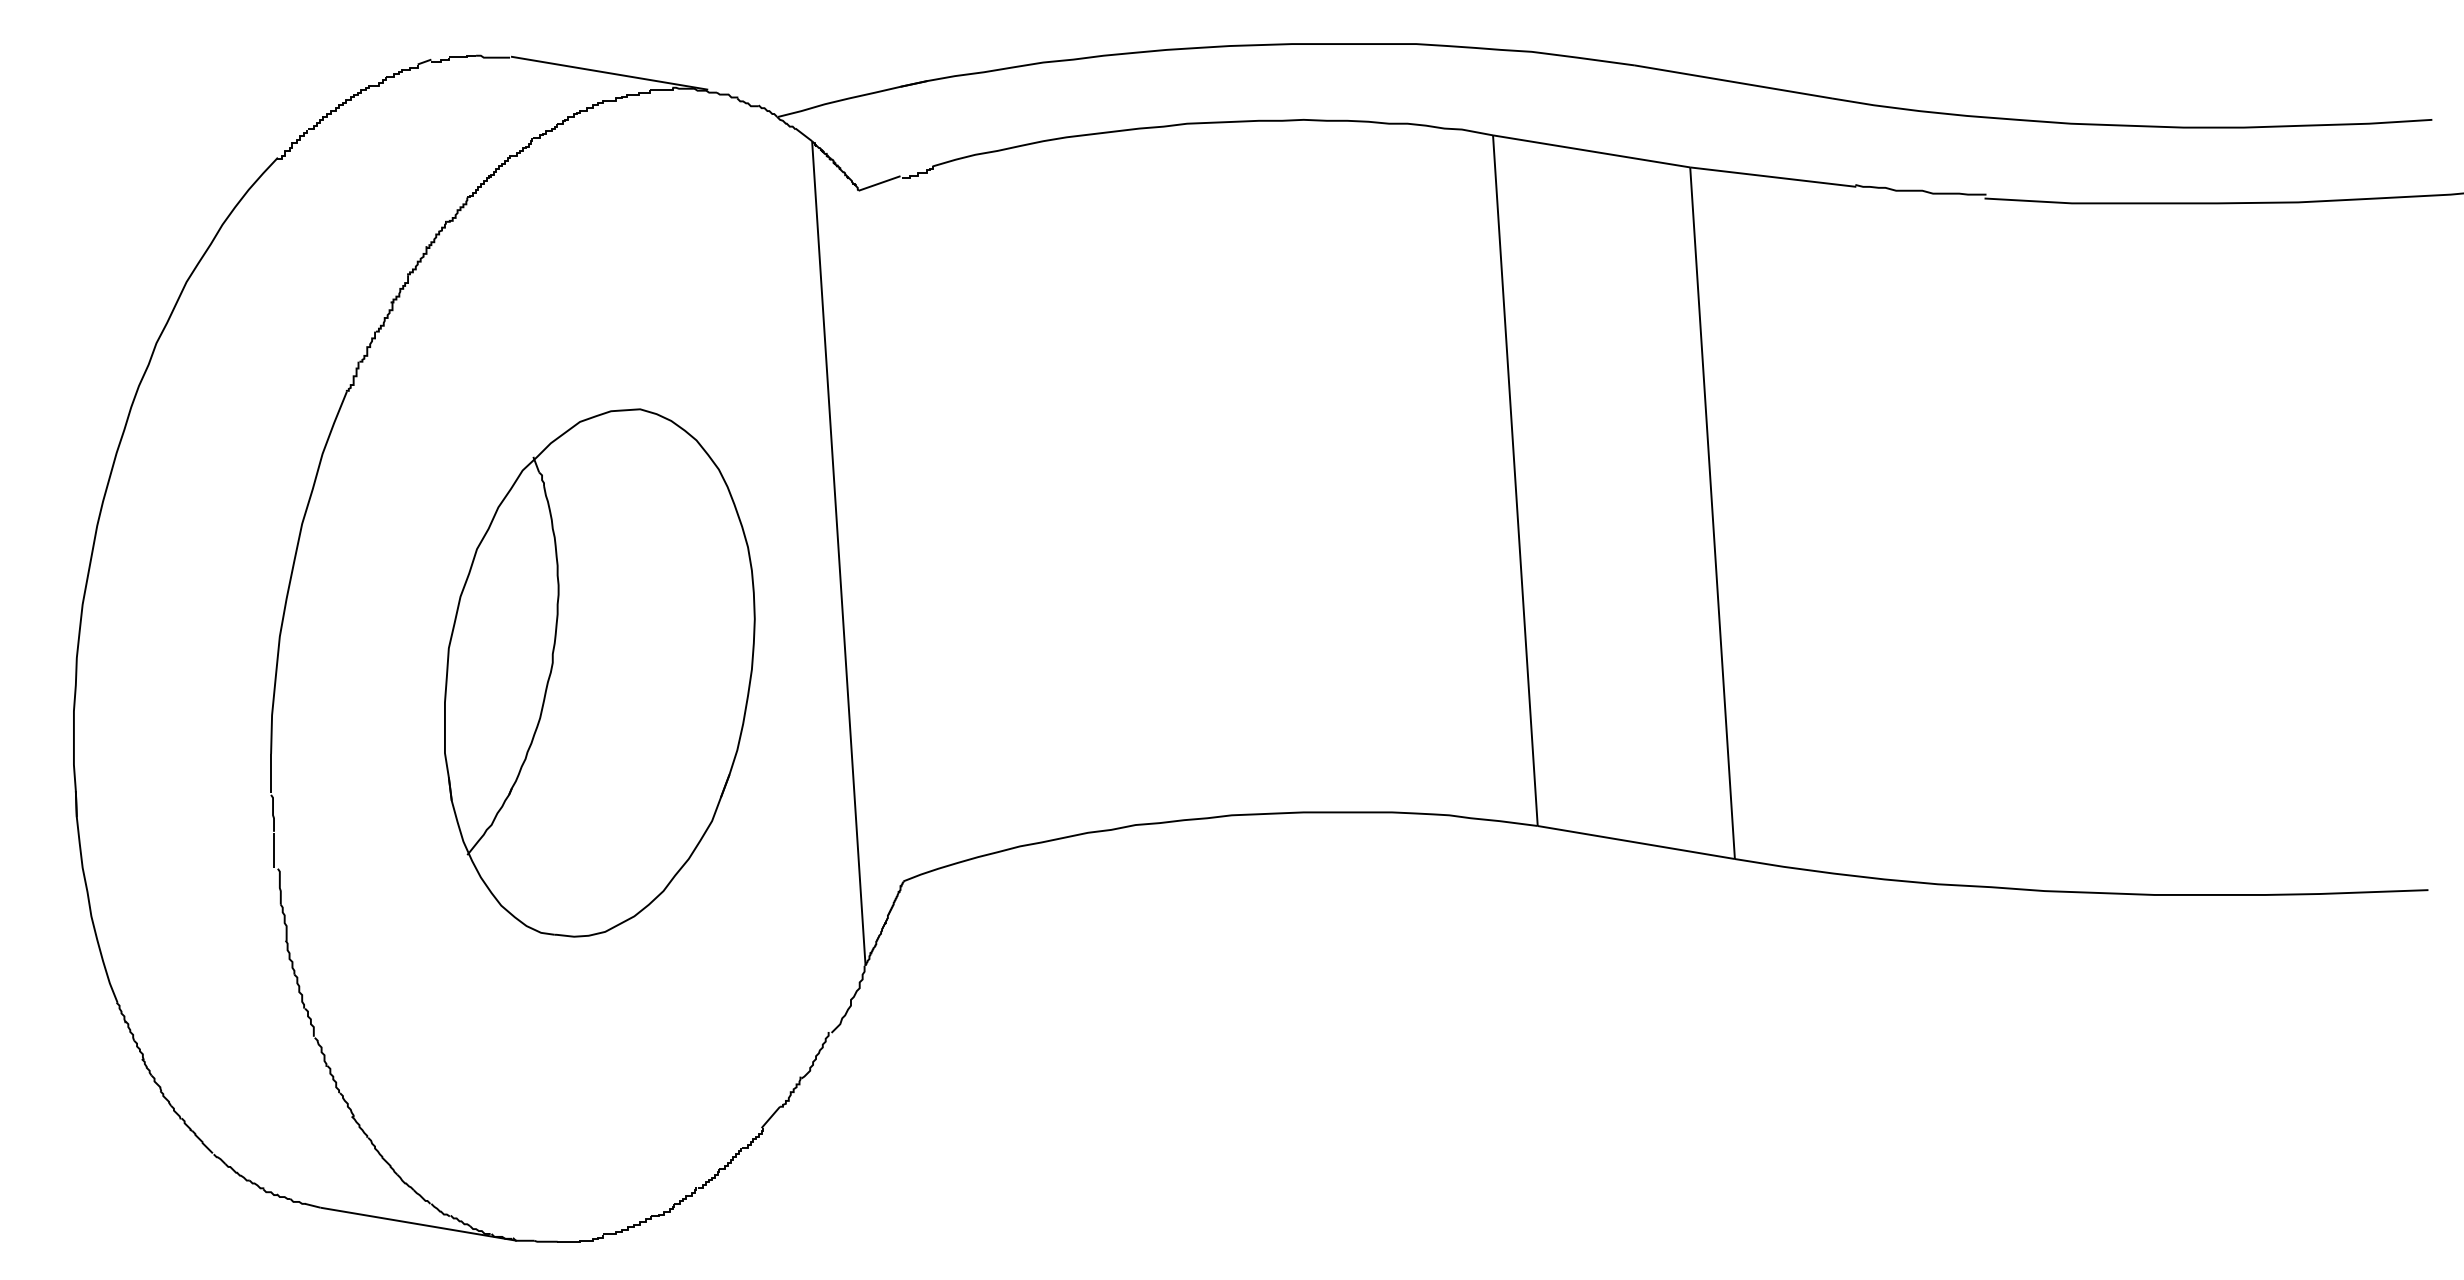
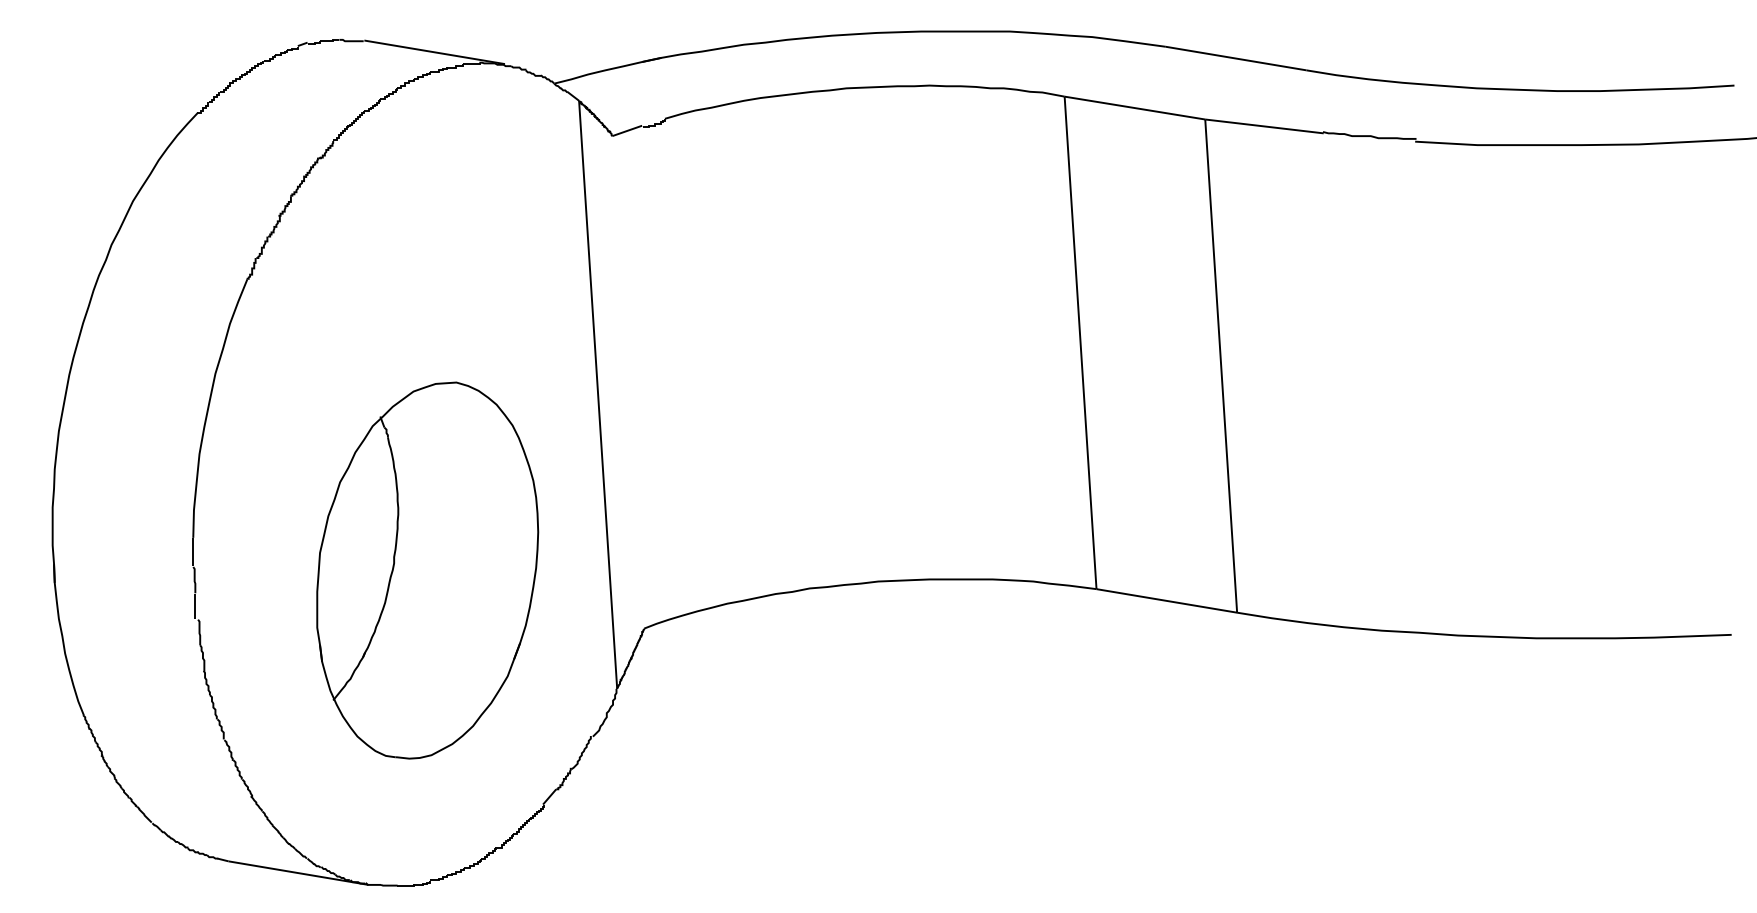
part: (599, 672) -> (427, 570), moved

